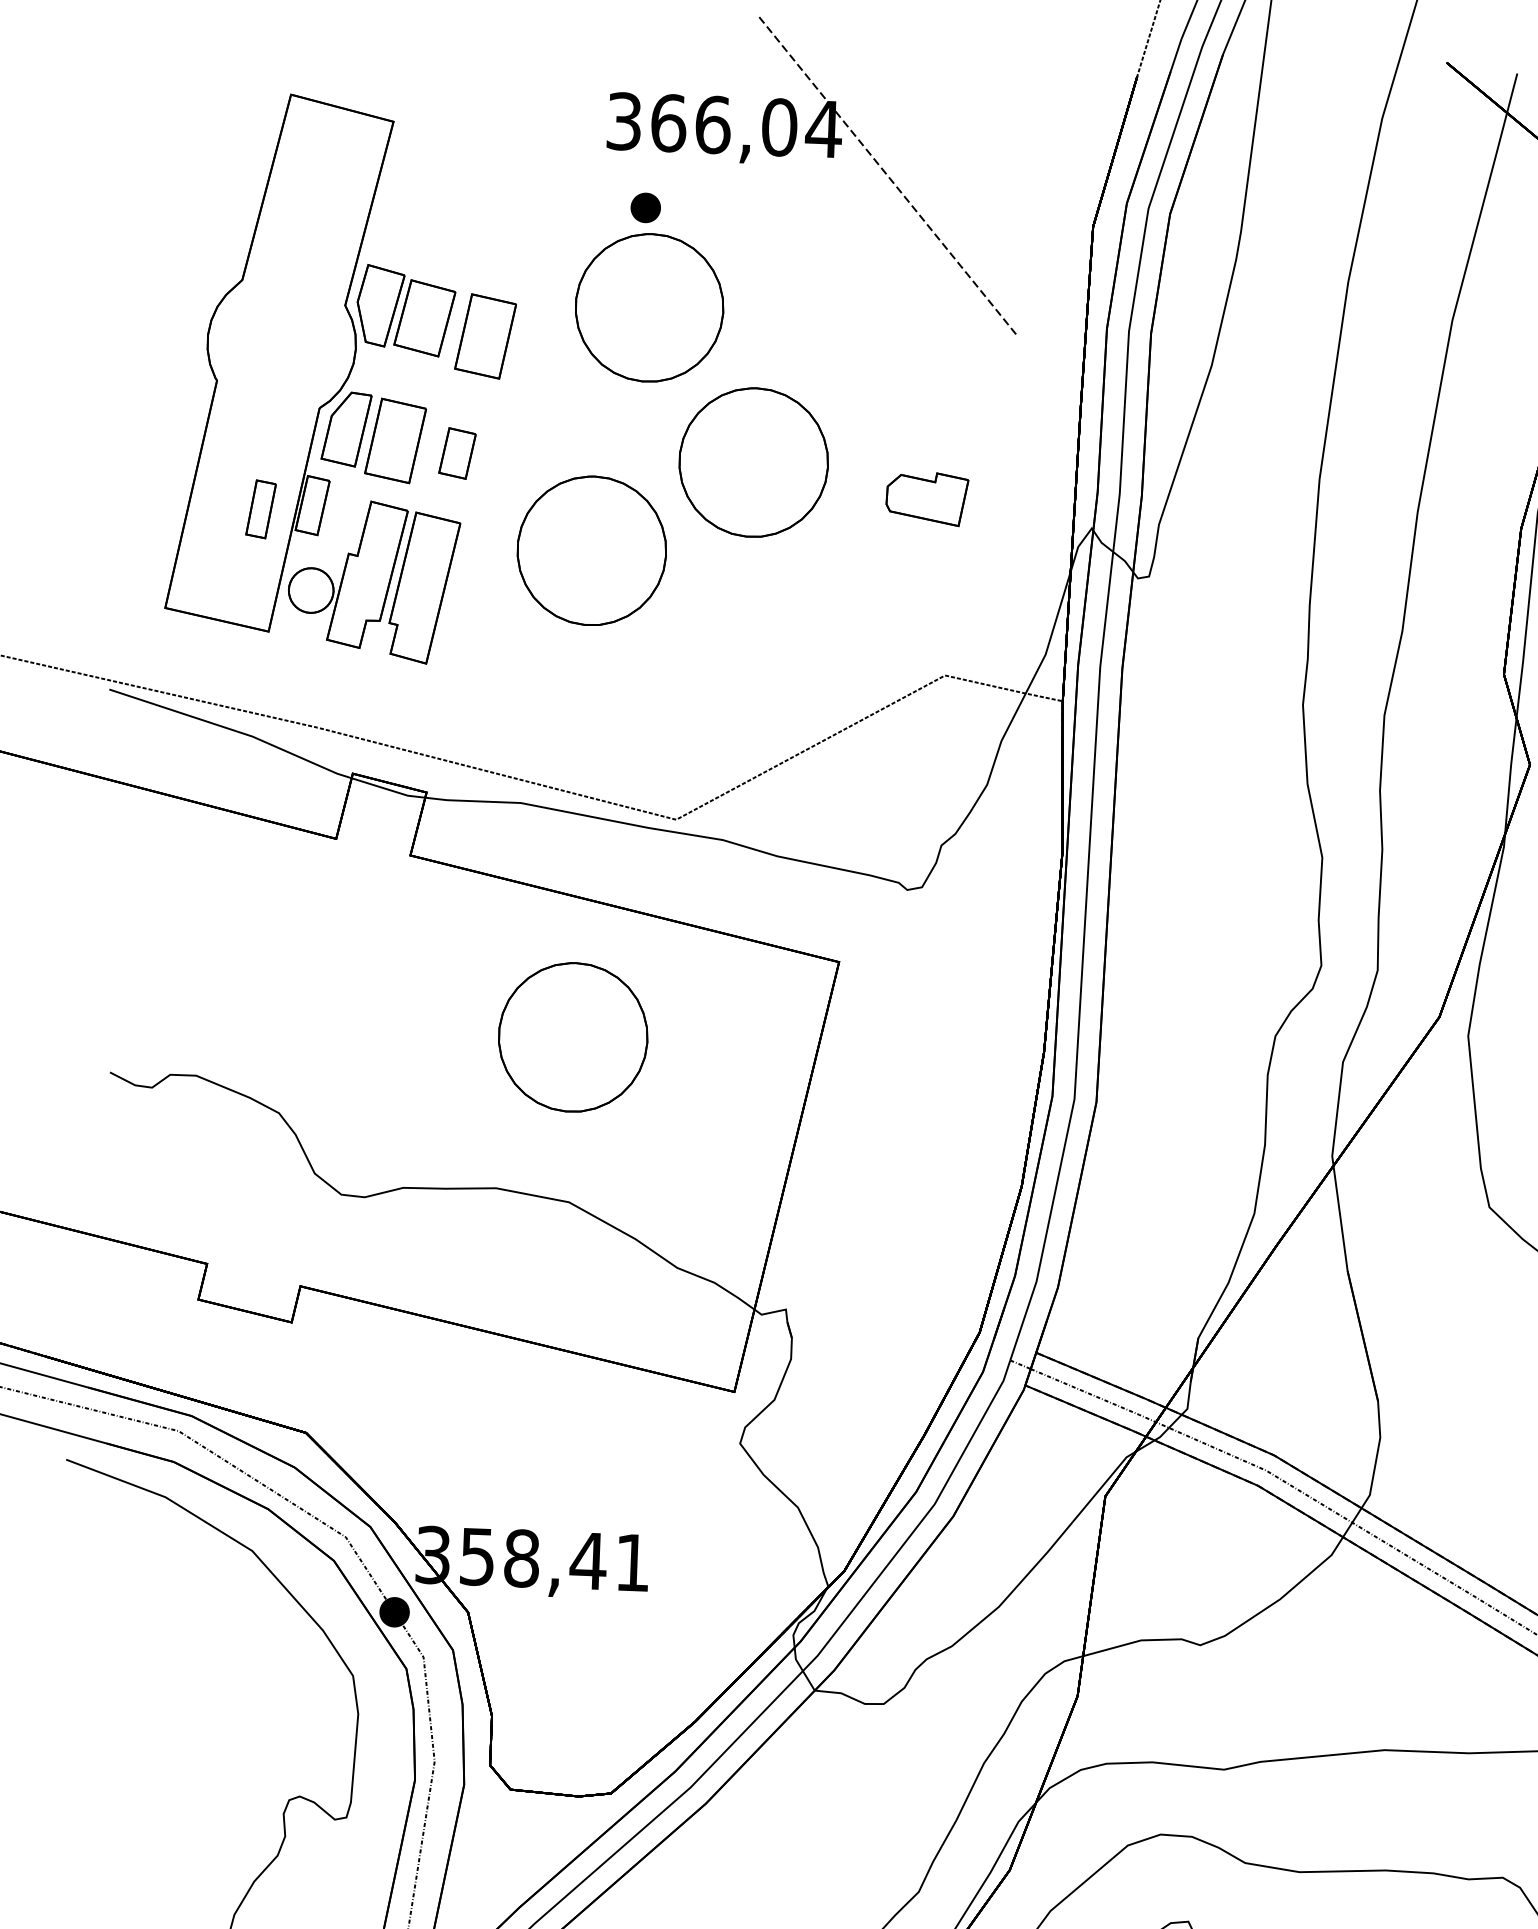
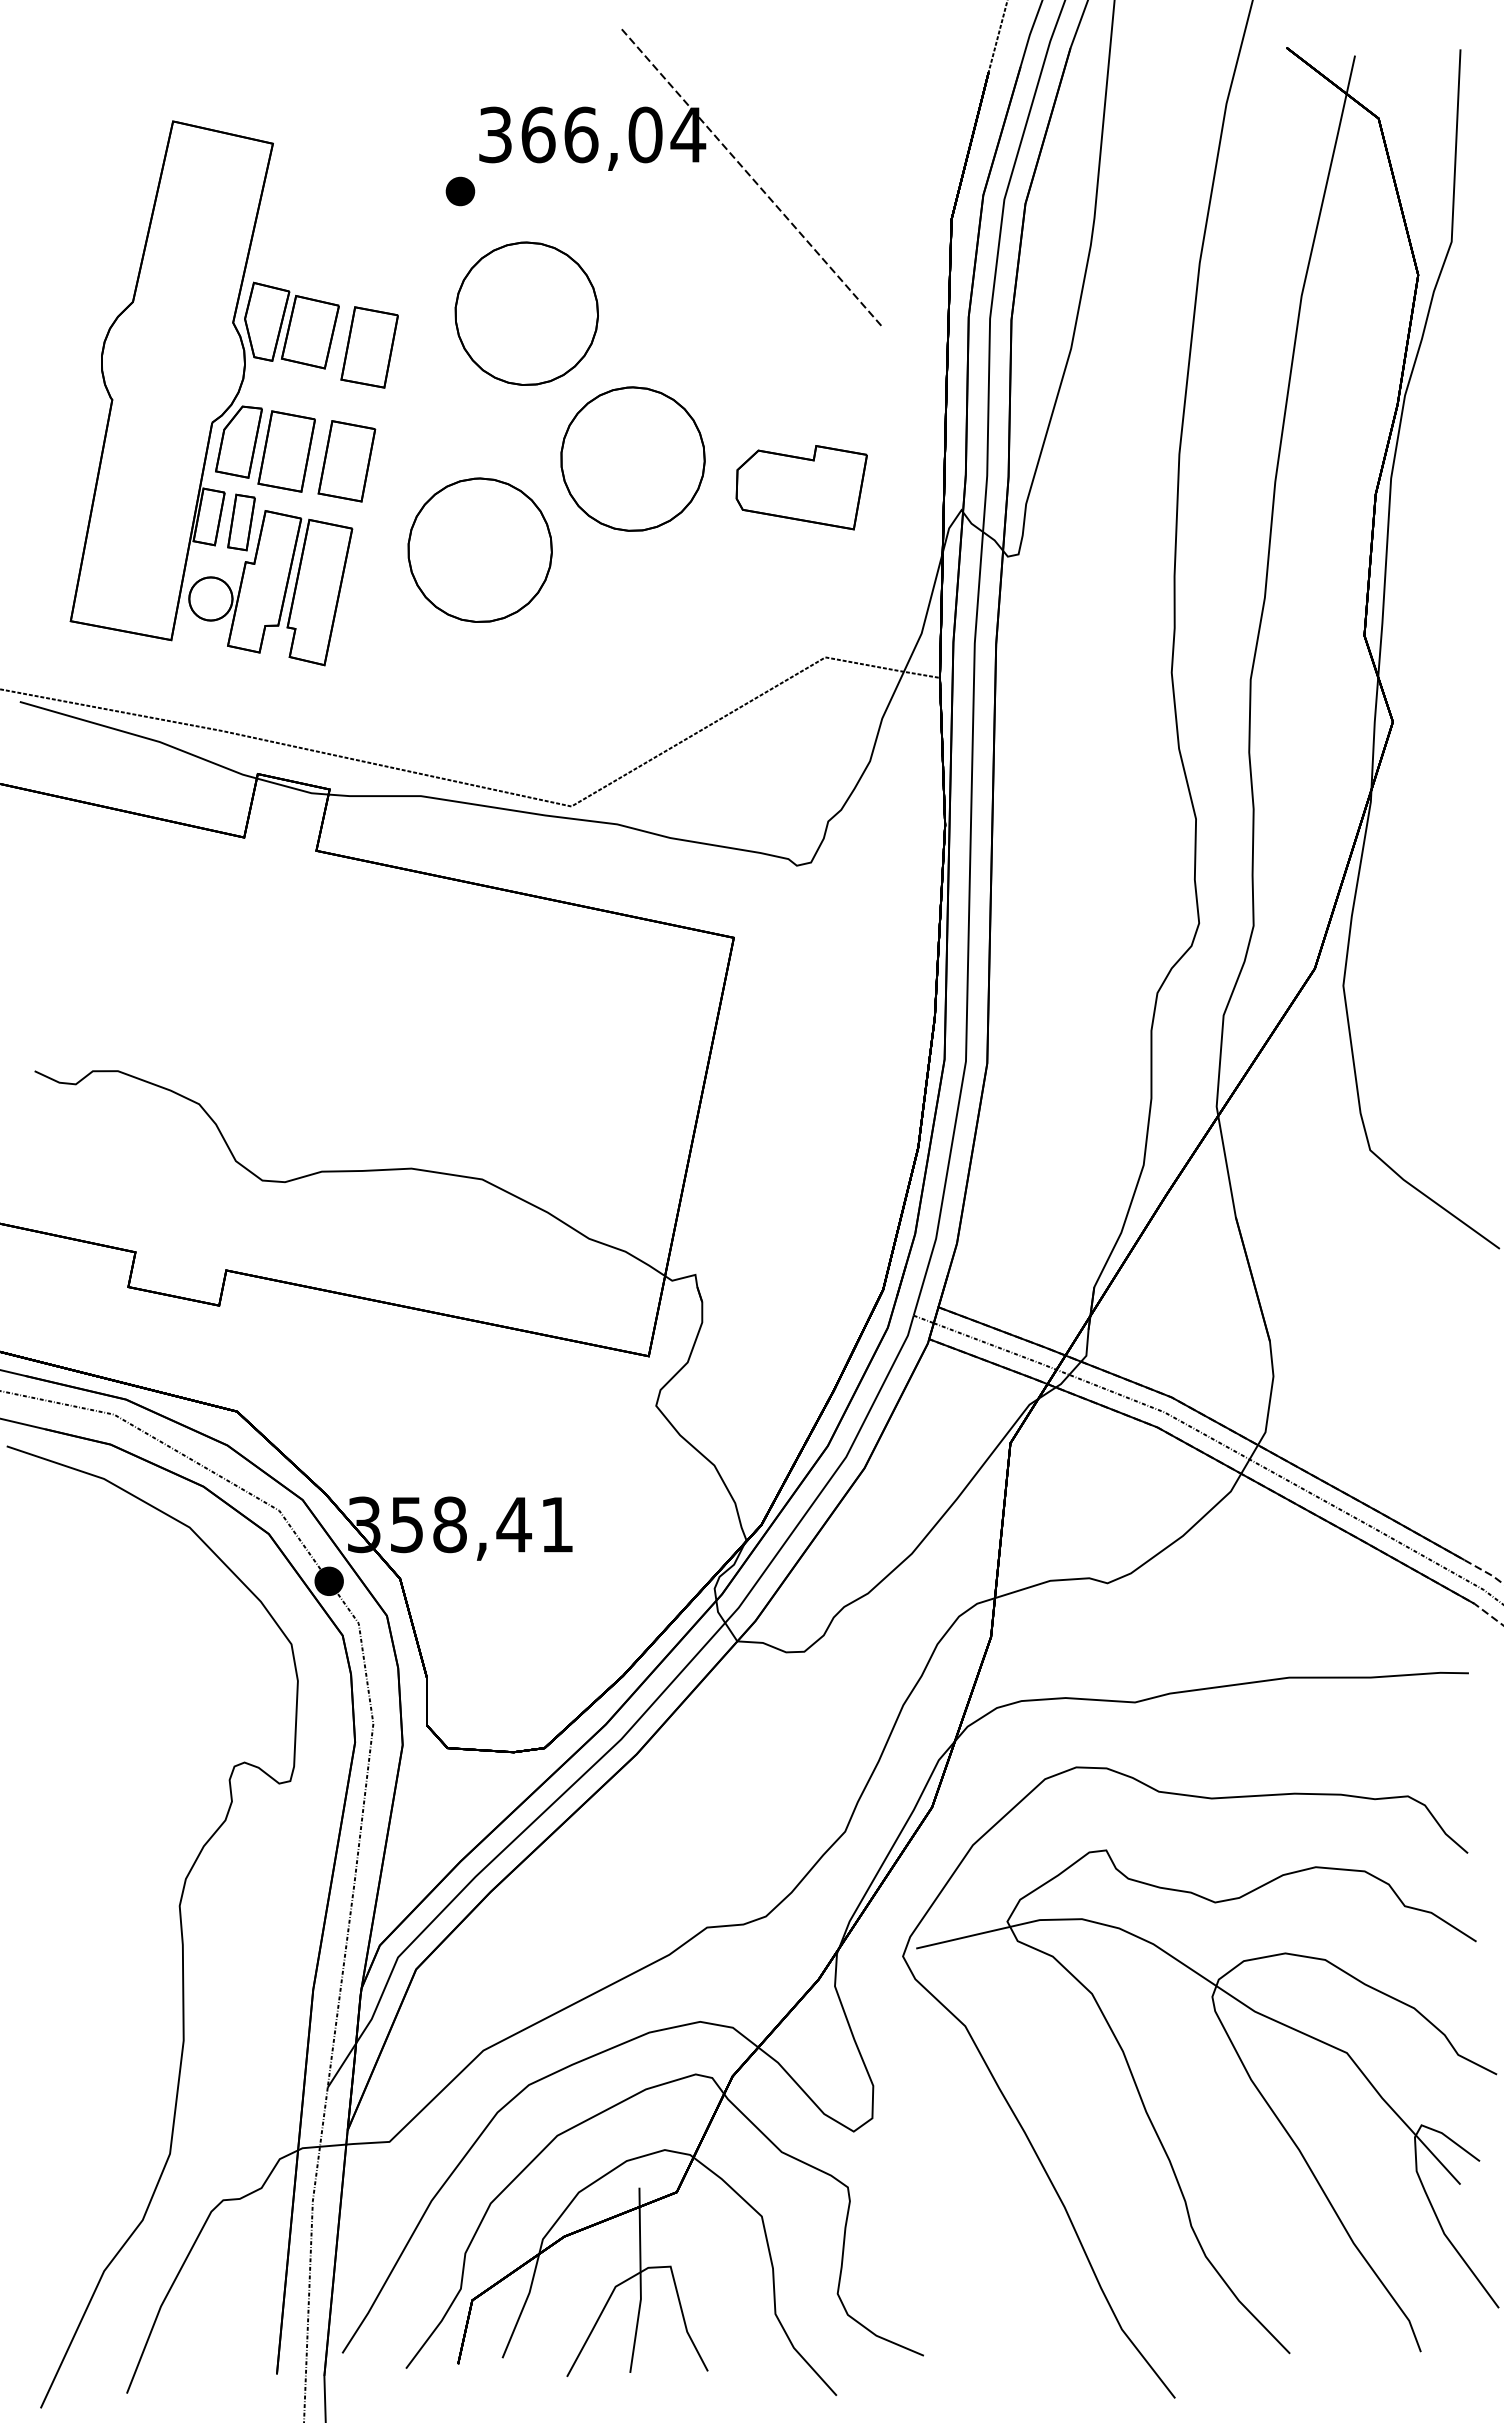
part: (645, 207) -> (460, 191), moved
part: (457, 453) -> (346, 461), size x1.67
part: (927, 498) -> (801, 487), size x1.67
part: (261, 509) -> (241, 522), moved
part: (572, 1036) -> (479, 1019), removed

